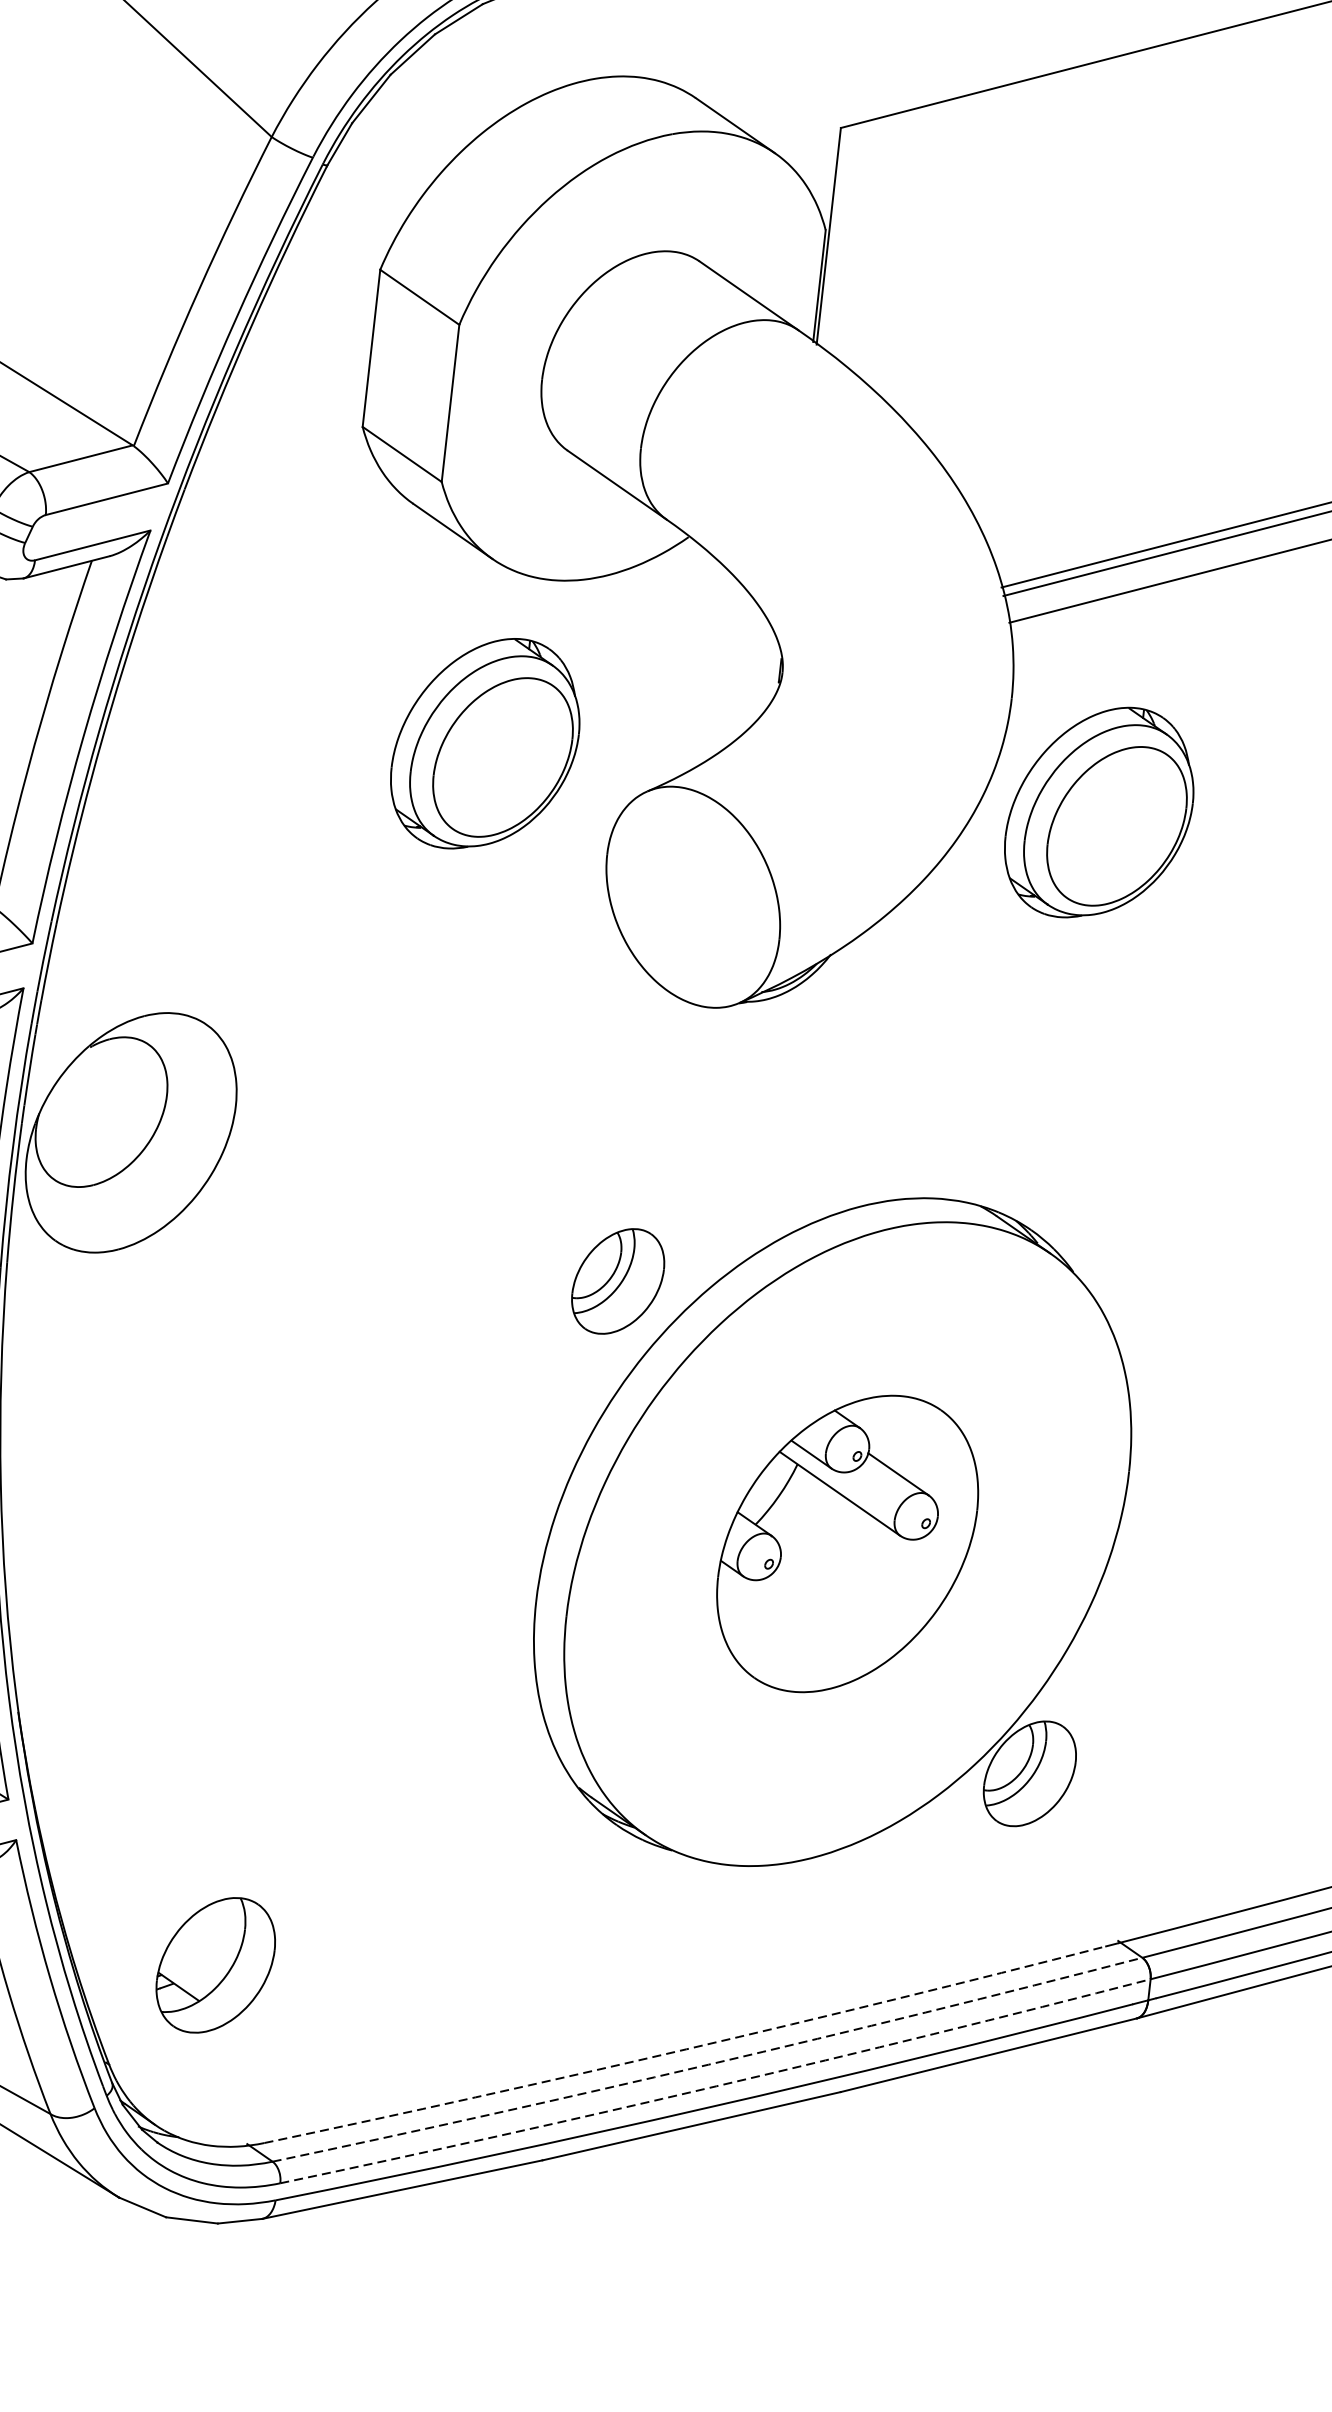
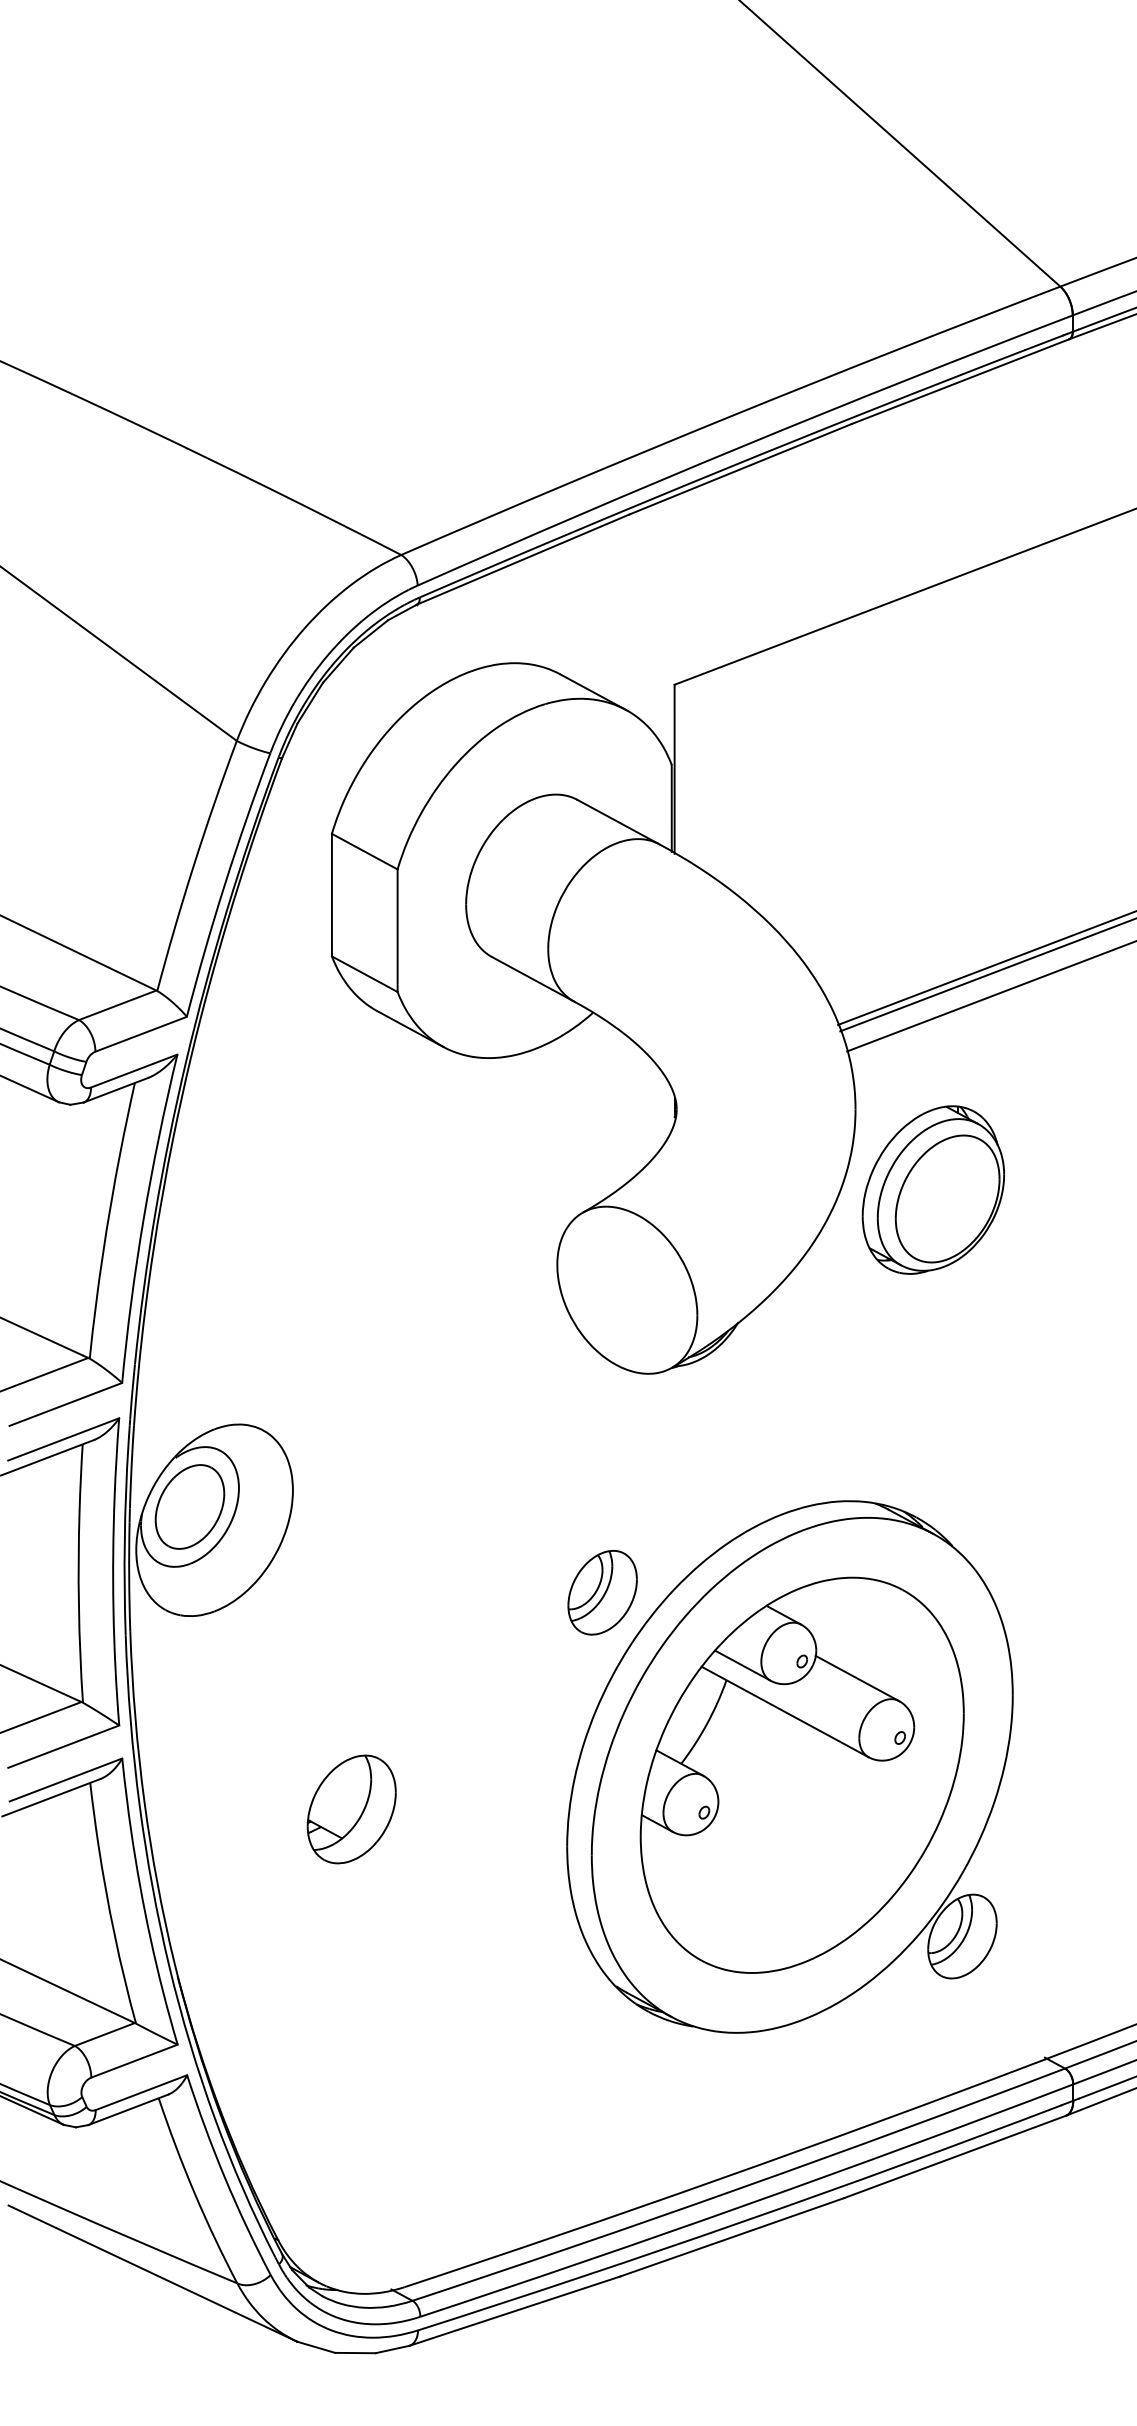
part: (484, 743) -> (453, 1189), removed
part: (100, 1111) -> (189, 1506), added
part: (846, 1542) -> (801, 1774), size x1.67
part: (215, 1965) -> (351, 1809), moved
arc: (686, 2049) -> (721, 2178), dashed -> solid
arc: (709, 2064) -> (740, 2188), dashed -> solid
arc: (717, 2086) -> (748, 2204), dashed -> solid

